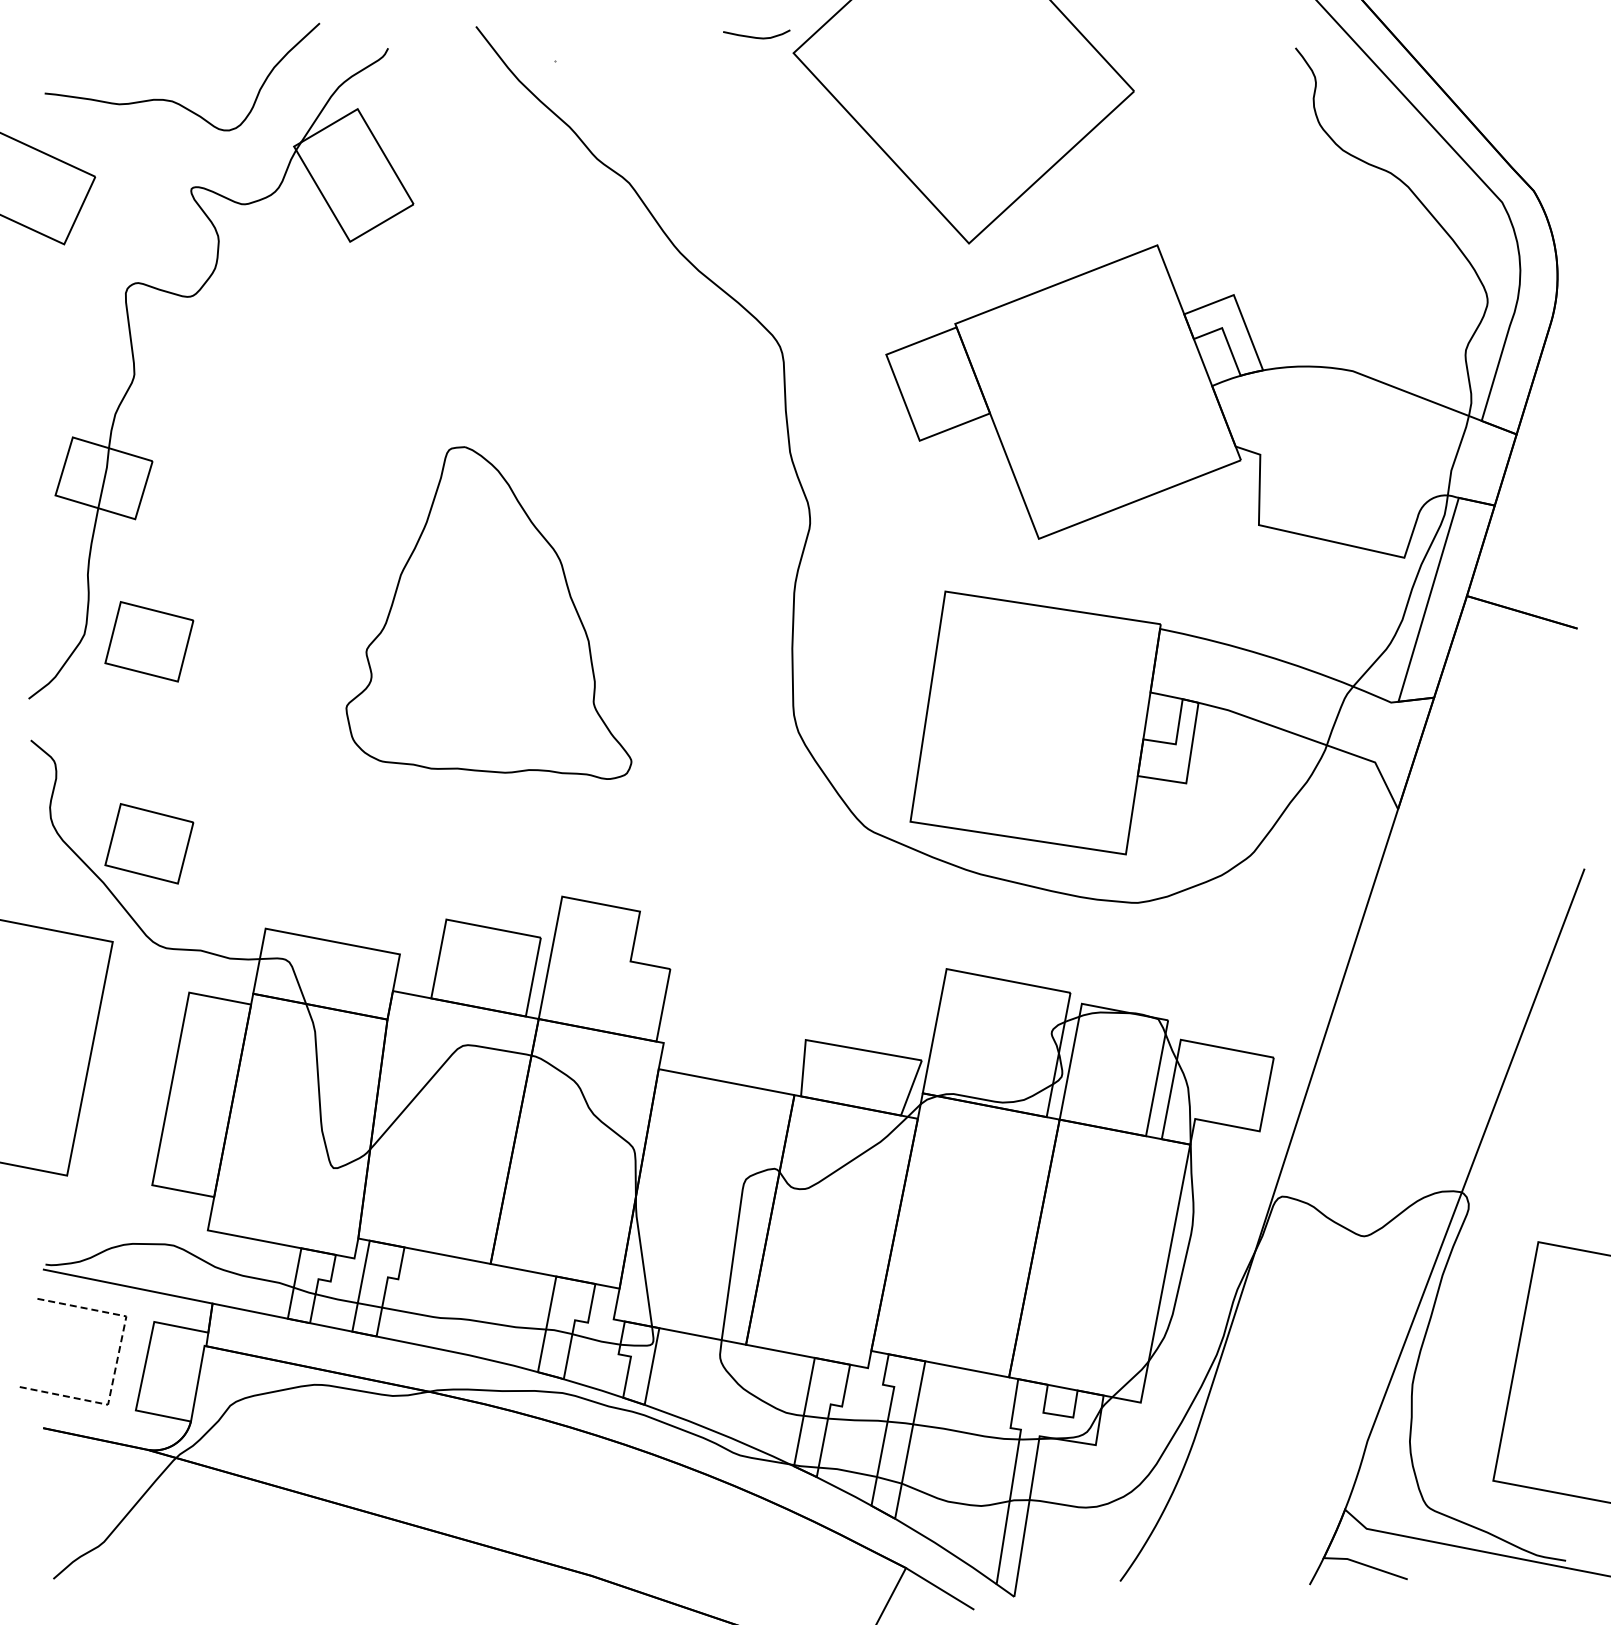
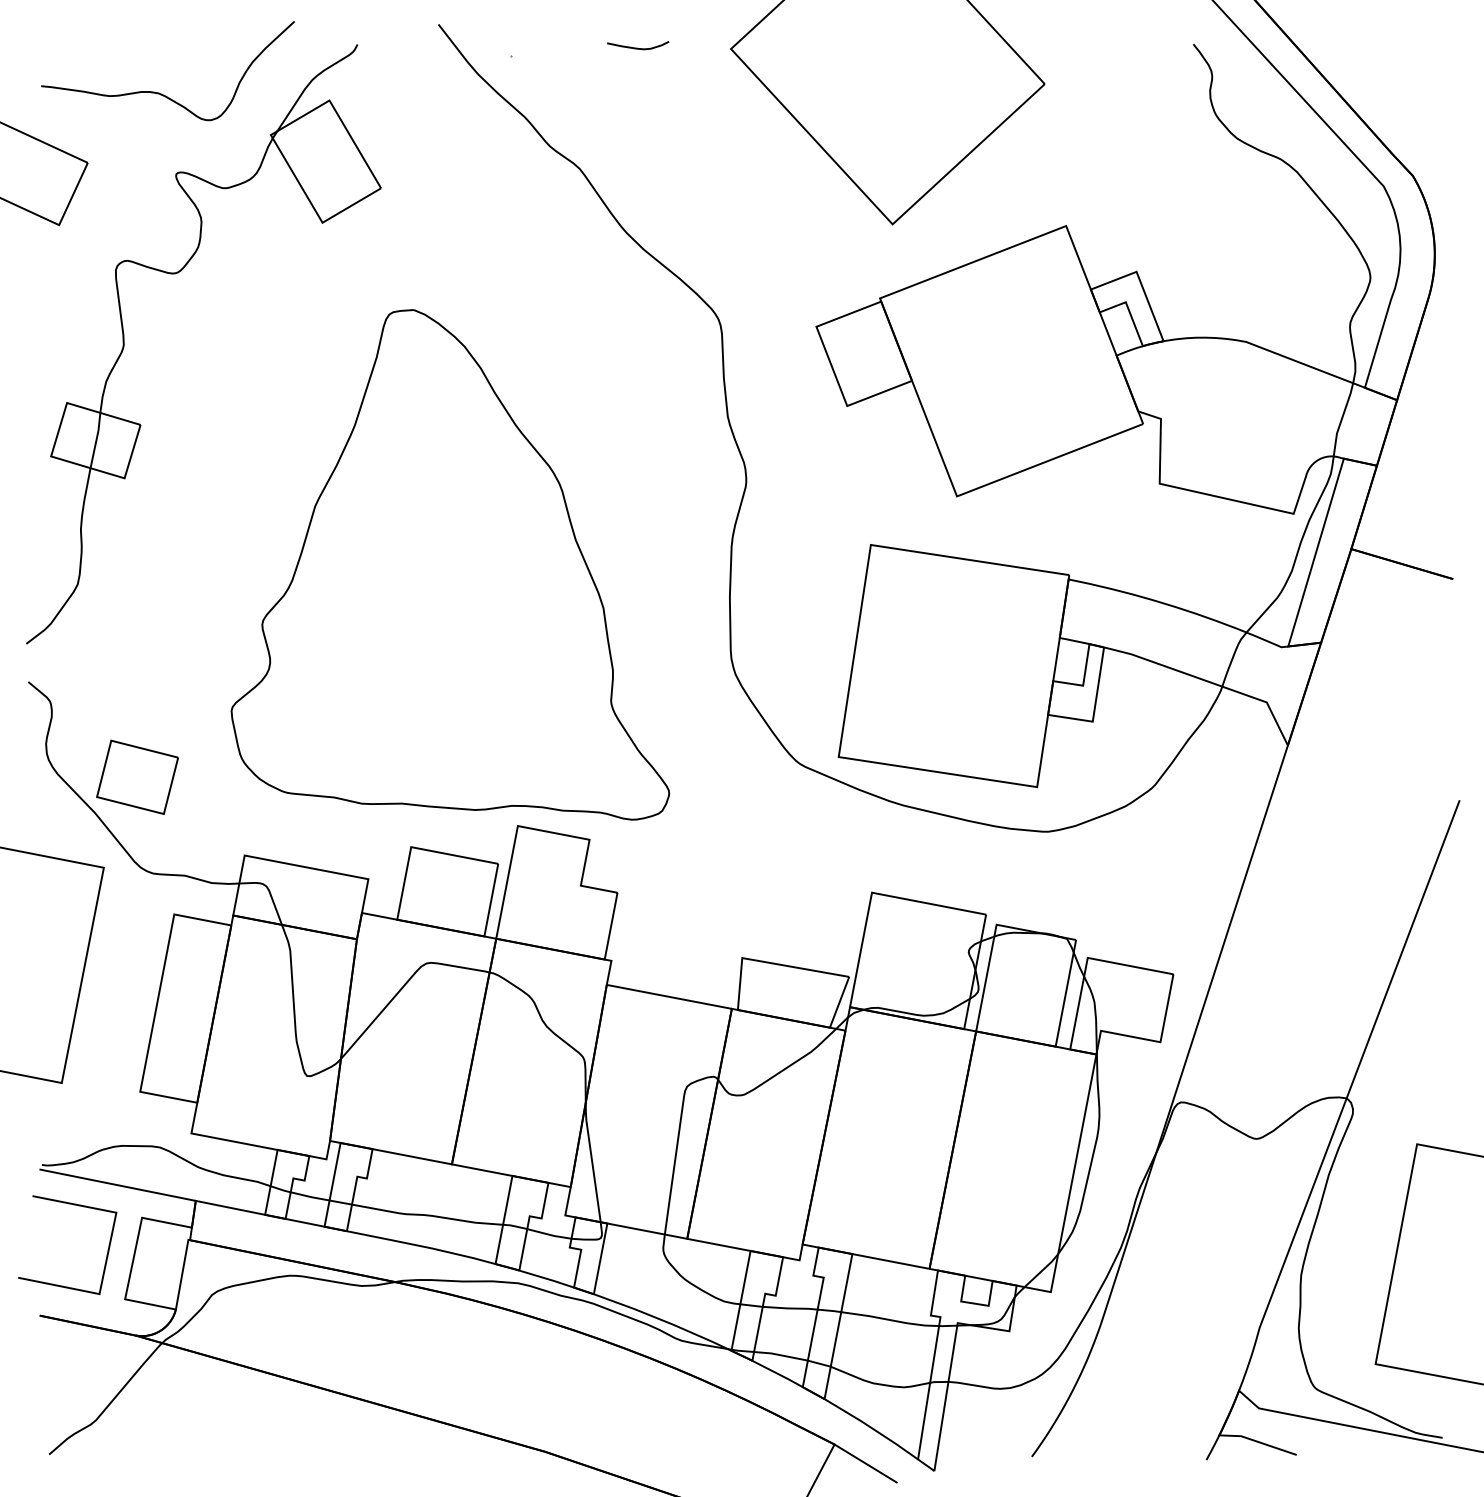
curve: (755, 36) -> (636, 47), moved
part: (488, 612) -> (449, 564), size x1.67
part: (149, 641) -> (137, 590), removed
line: (117, 1359) -> (108, 1252), dashed -> solid

